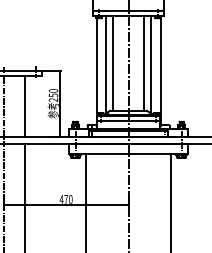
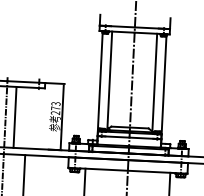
line: (113, 62) -> (117, 78), removed
line: (143, 62) -> (147, 79), removed
text: (53, 93) -> (55, 106), 250 -> 273
line: (25, 105) -> (15, 116), moved

